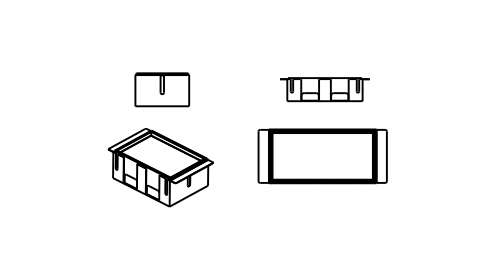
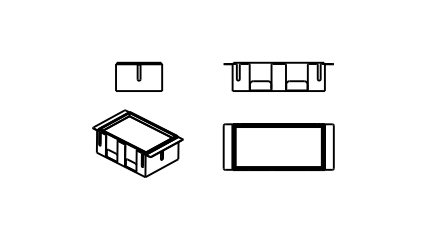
part: (324, 89) -> (278, 76), size x1.43
part: (322, 155) -> (278, 146), moved

